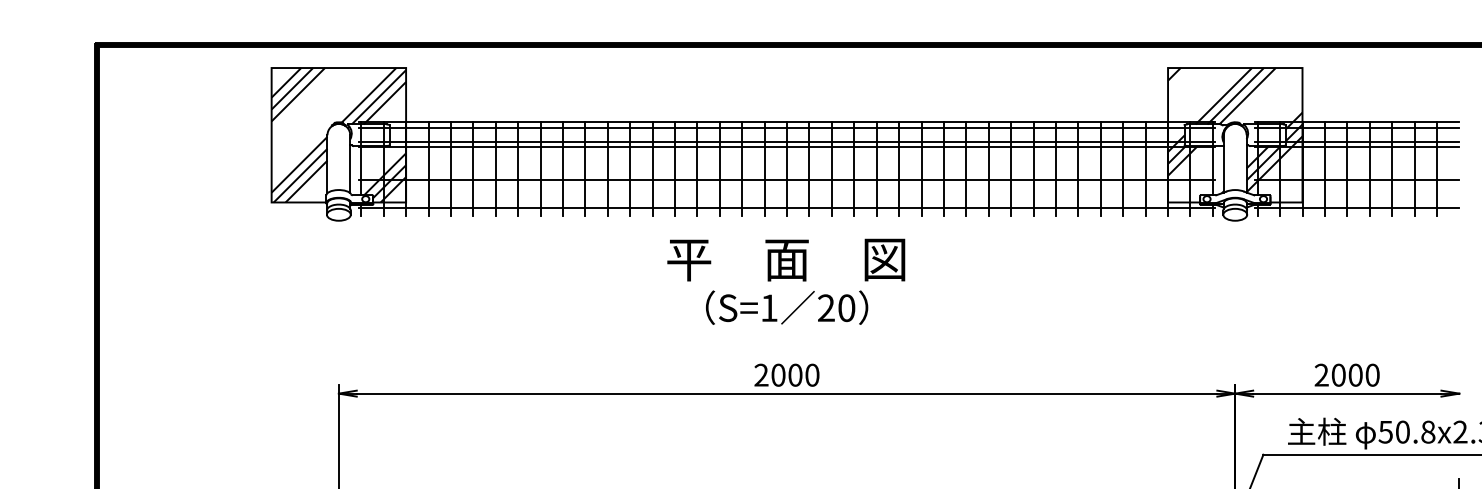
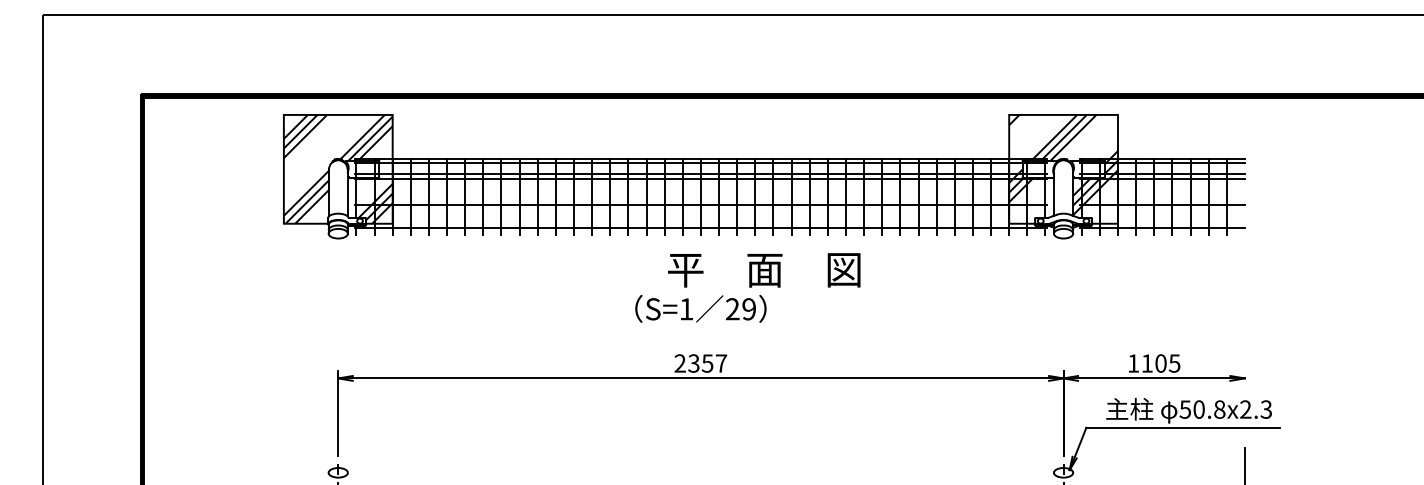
text: (786, 260) -> (764, 270), moved
text: (847, 308) -> (749, 309), 20 -> 29
text: (795, 375) -> (707, 363), 2000 -> 2357
text: (1347, 375) -> (1154, 363), 2000 -> 1105

